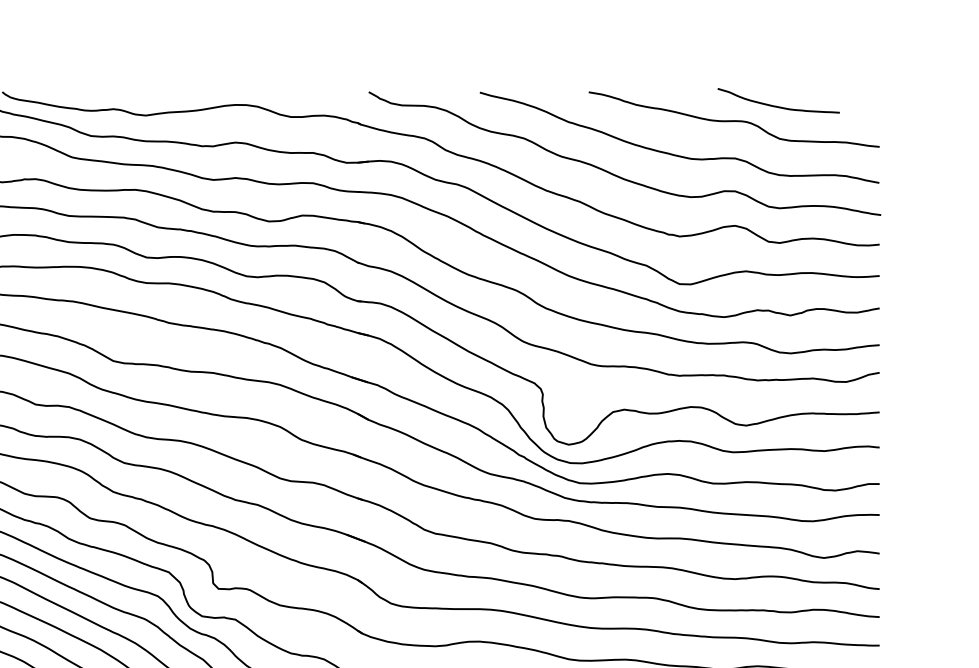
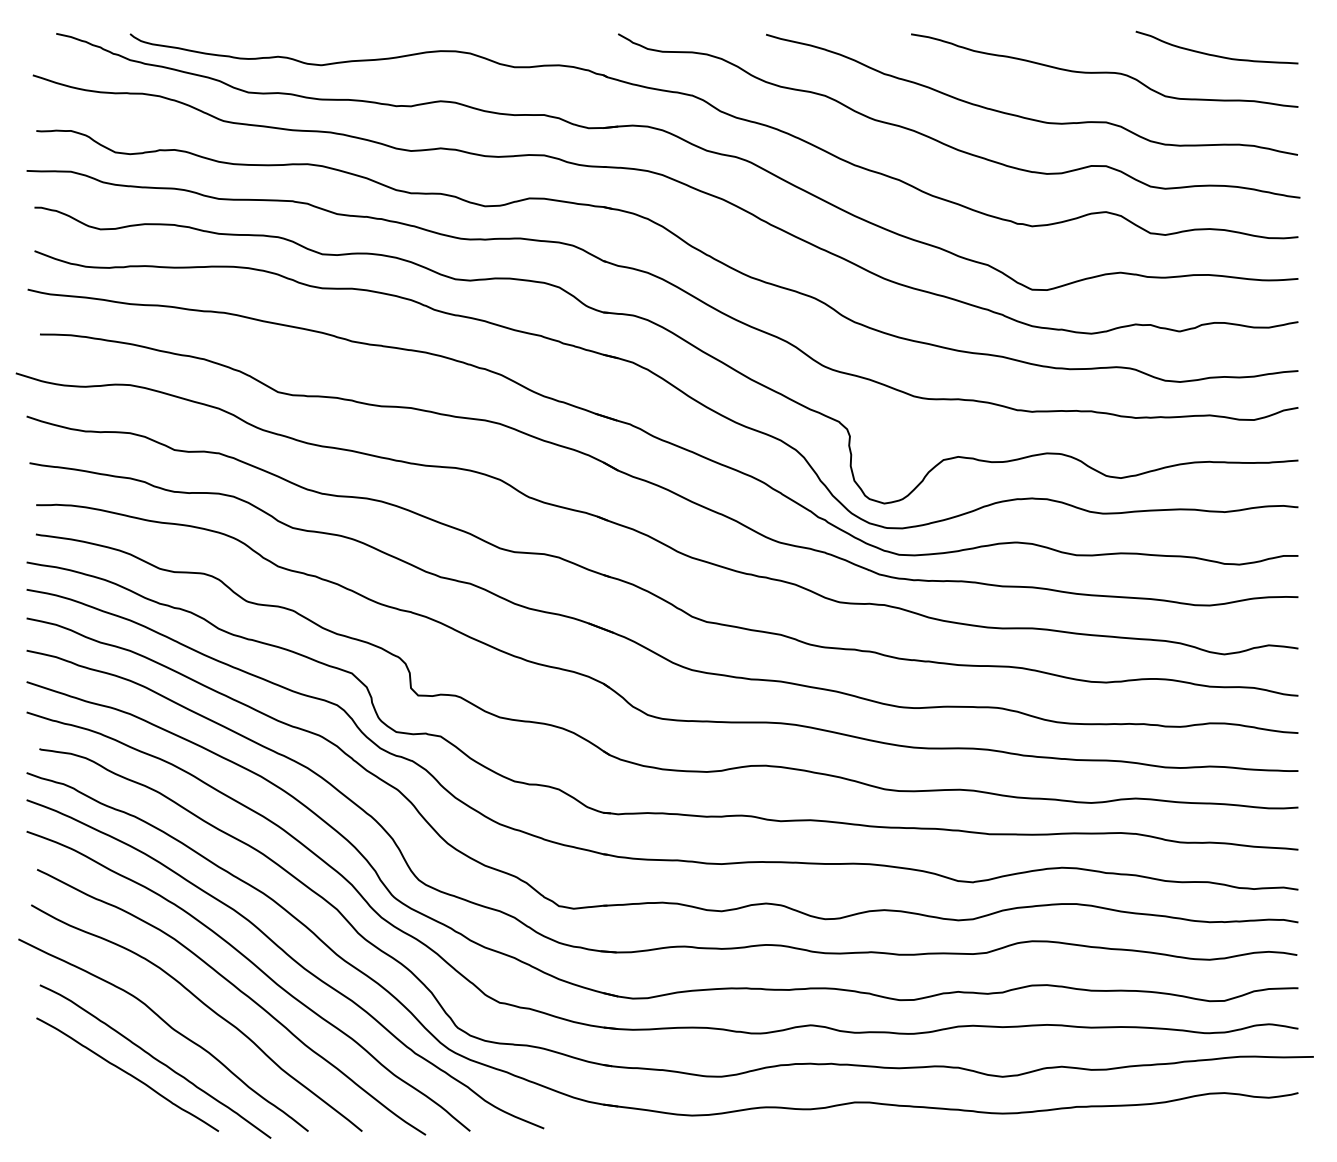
curve: (776, 105) -> (1214, 54), moved

